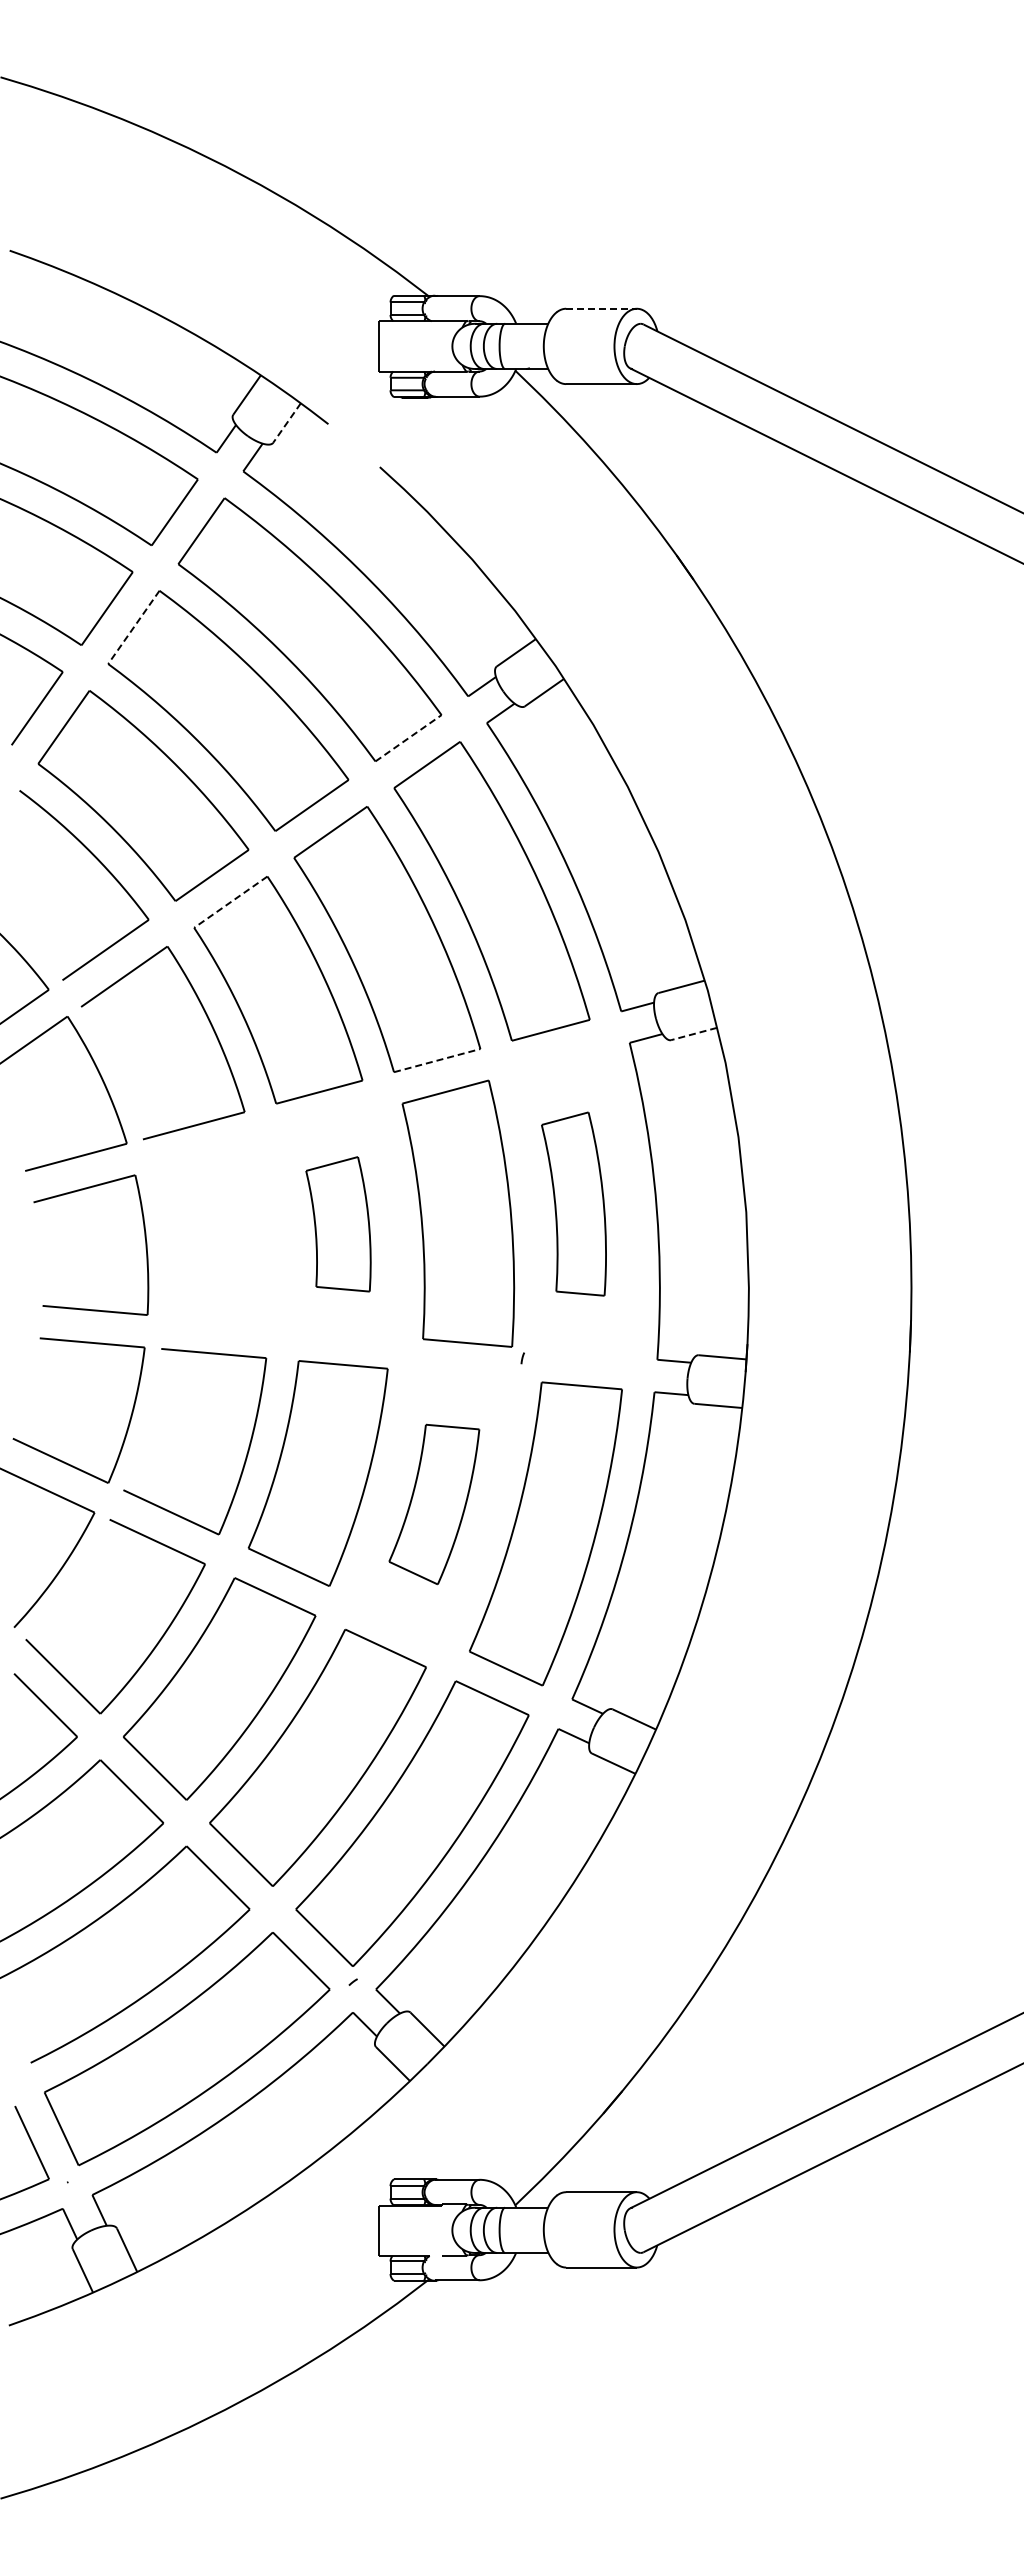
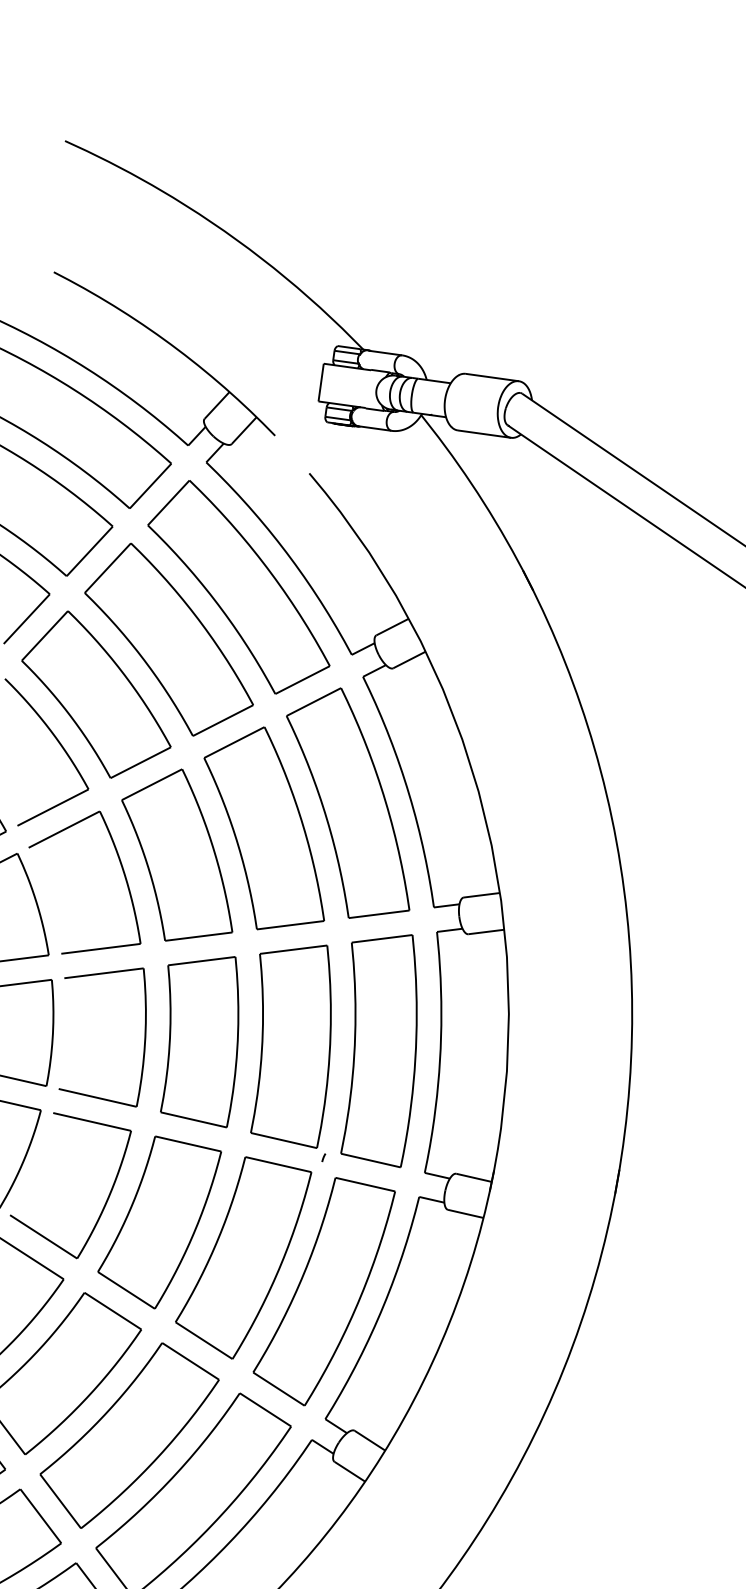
line: (602, 308) -> (493, 377), dashed -> solid
line: (286, 423) -> (243, 430), dashed -> solid
line: (133, 627) -> (107, 568), dashed -> solid
line: (408, 737) -> (302, 679), dashed -> solid
line: (230, 902) -> (151, 784), dashed -> solid
line: (694, 1034) -> (486, 932), dashed -> solid
line: (437, 1060) -> (290, 925), dashed -> solid
part: (573, 1203) -> (378, 1046), size x1.67
part: (338, 1224) -> (199, 1038), size x1.67
part: (266, 1232) -> (144, 1036), added
part: (434, 1504) -> (242, 1258), size x1.67

